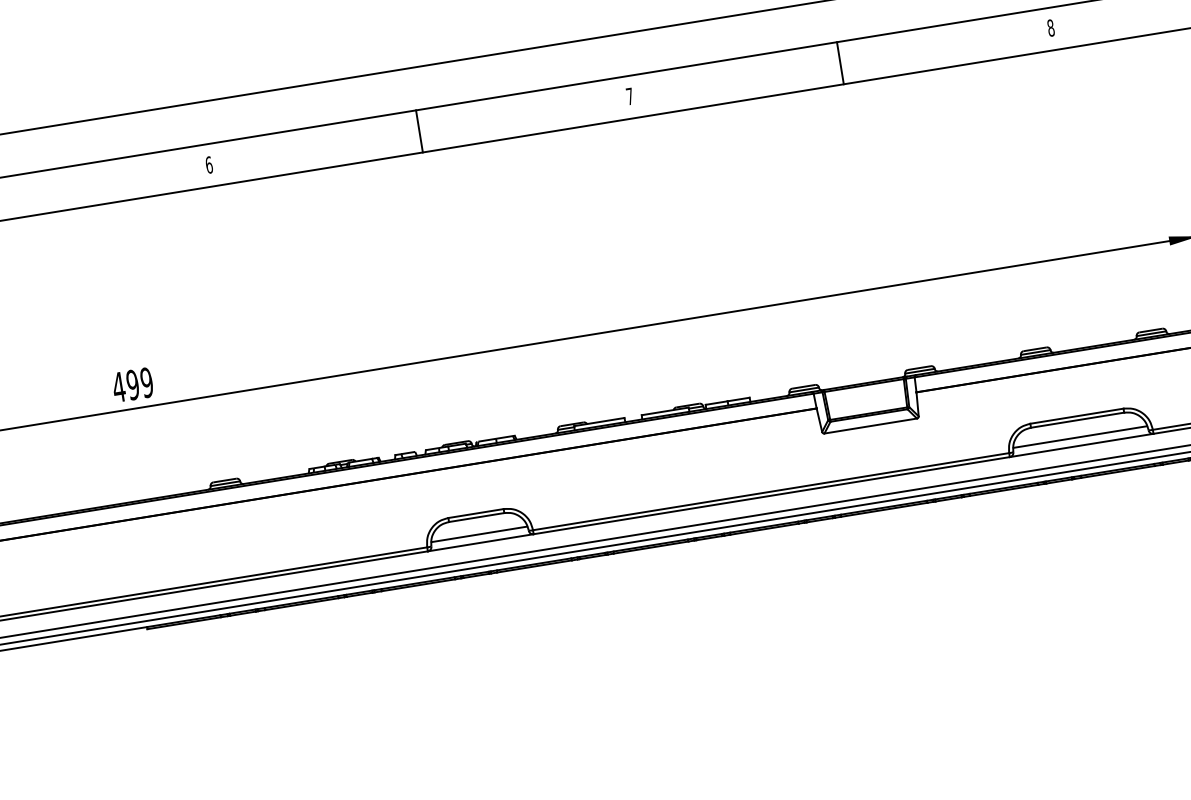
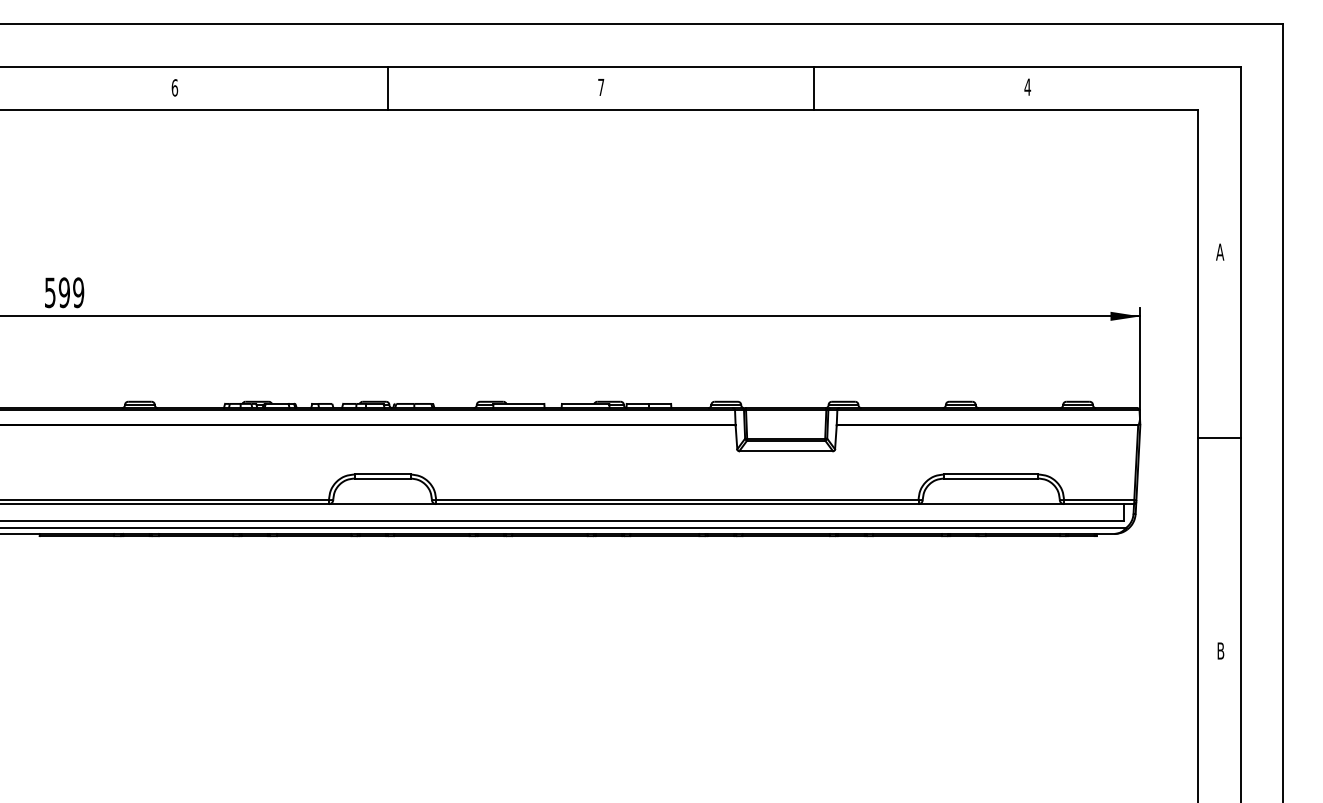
text: (1050, 27) -> (1027, 86), 8 -> 4
text: (119, 386) -> (50, 292), 499 -> 599
line: (1079, 437) -> (990, 495), removed
line: (479, 534) -> (382, 495), removed

